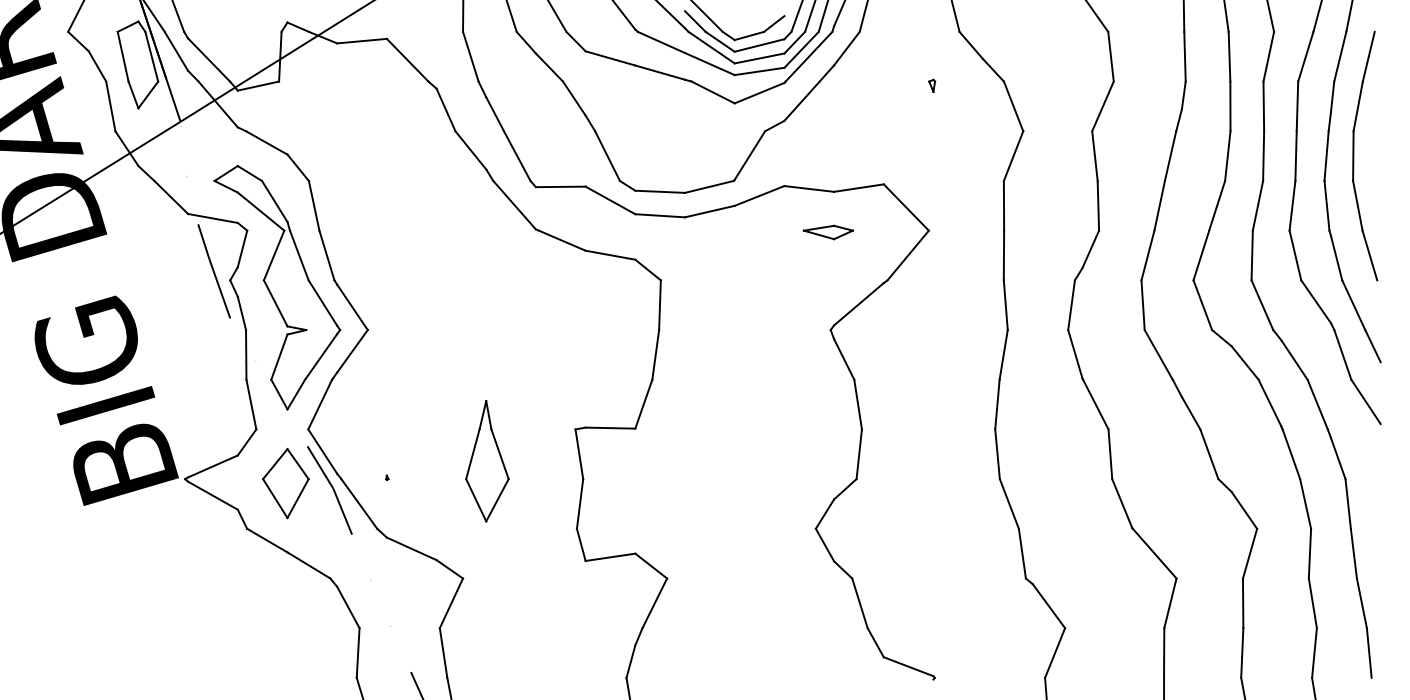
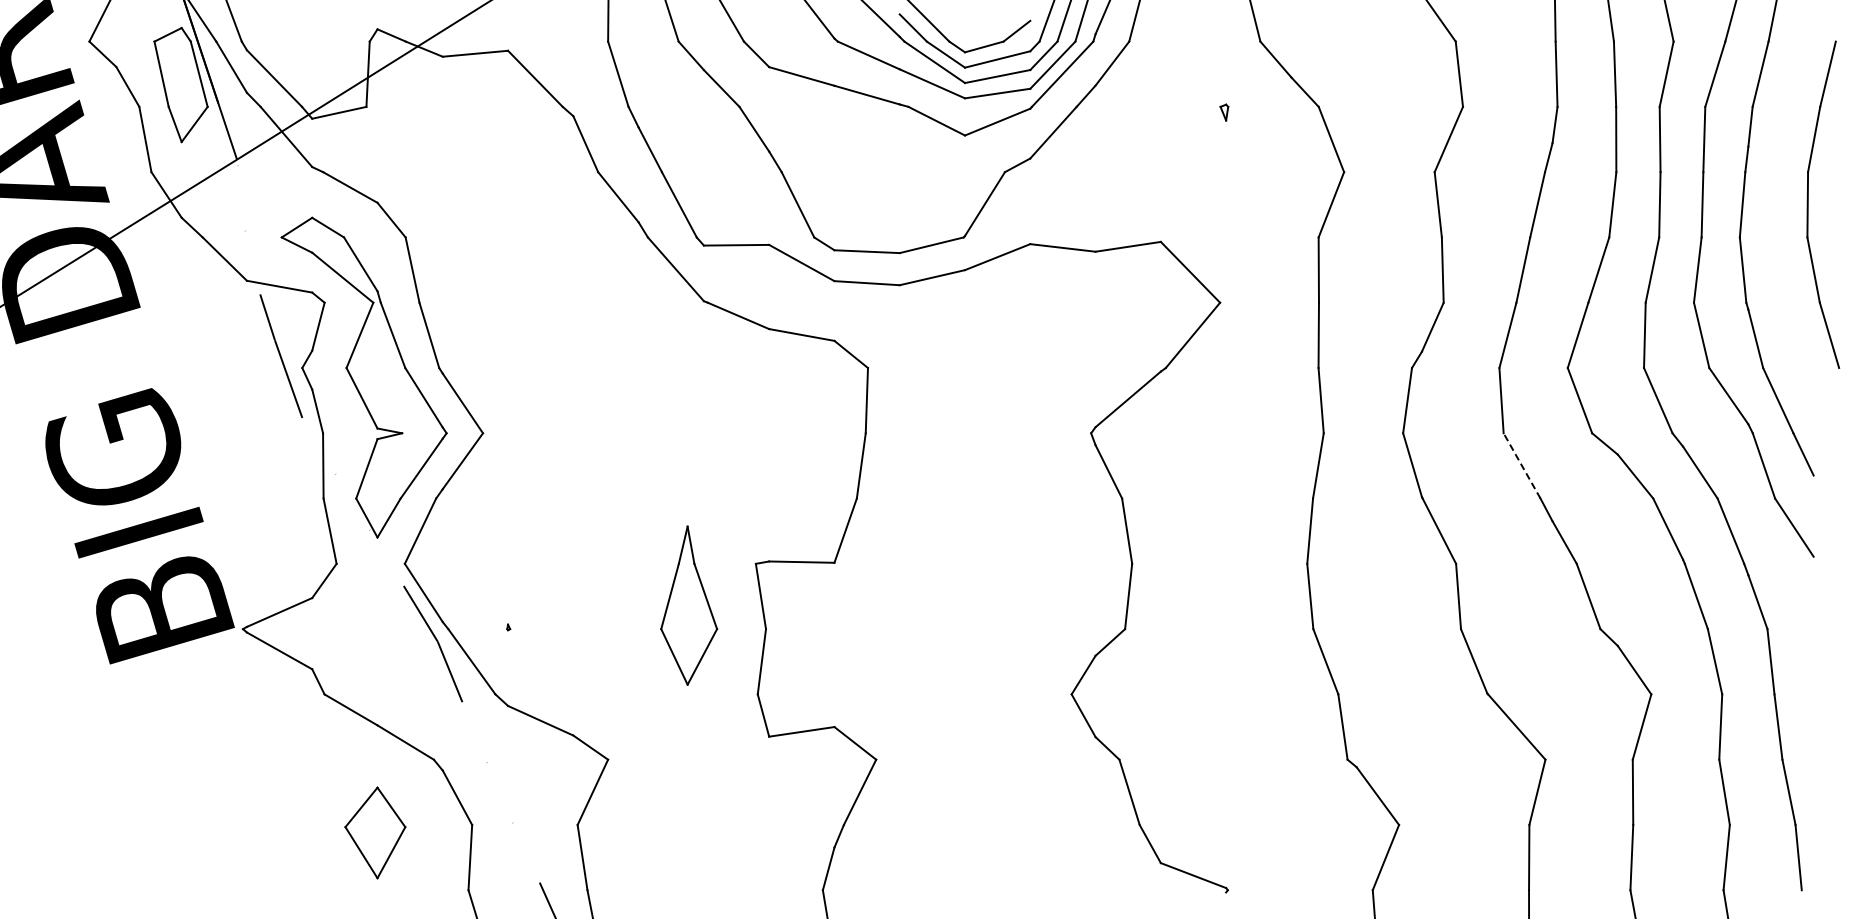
part: (1353, 155) -> (1808, 204), moved
part: (827, 232) -> (1087, 304), removed
line: (1158, 354) -> (1521, 465), solid -> dashed
part: (487, 461) -> (689, 605), moved
part: (285, 483) -> (375, 832), moved

